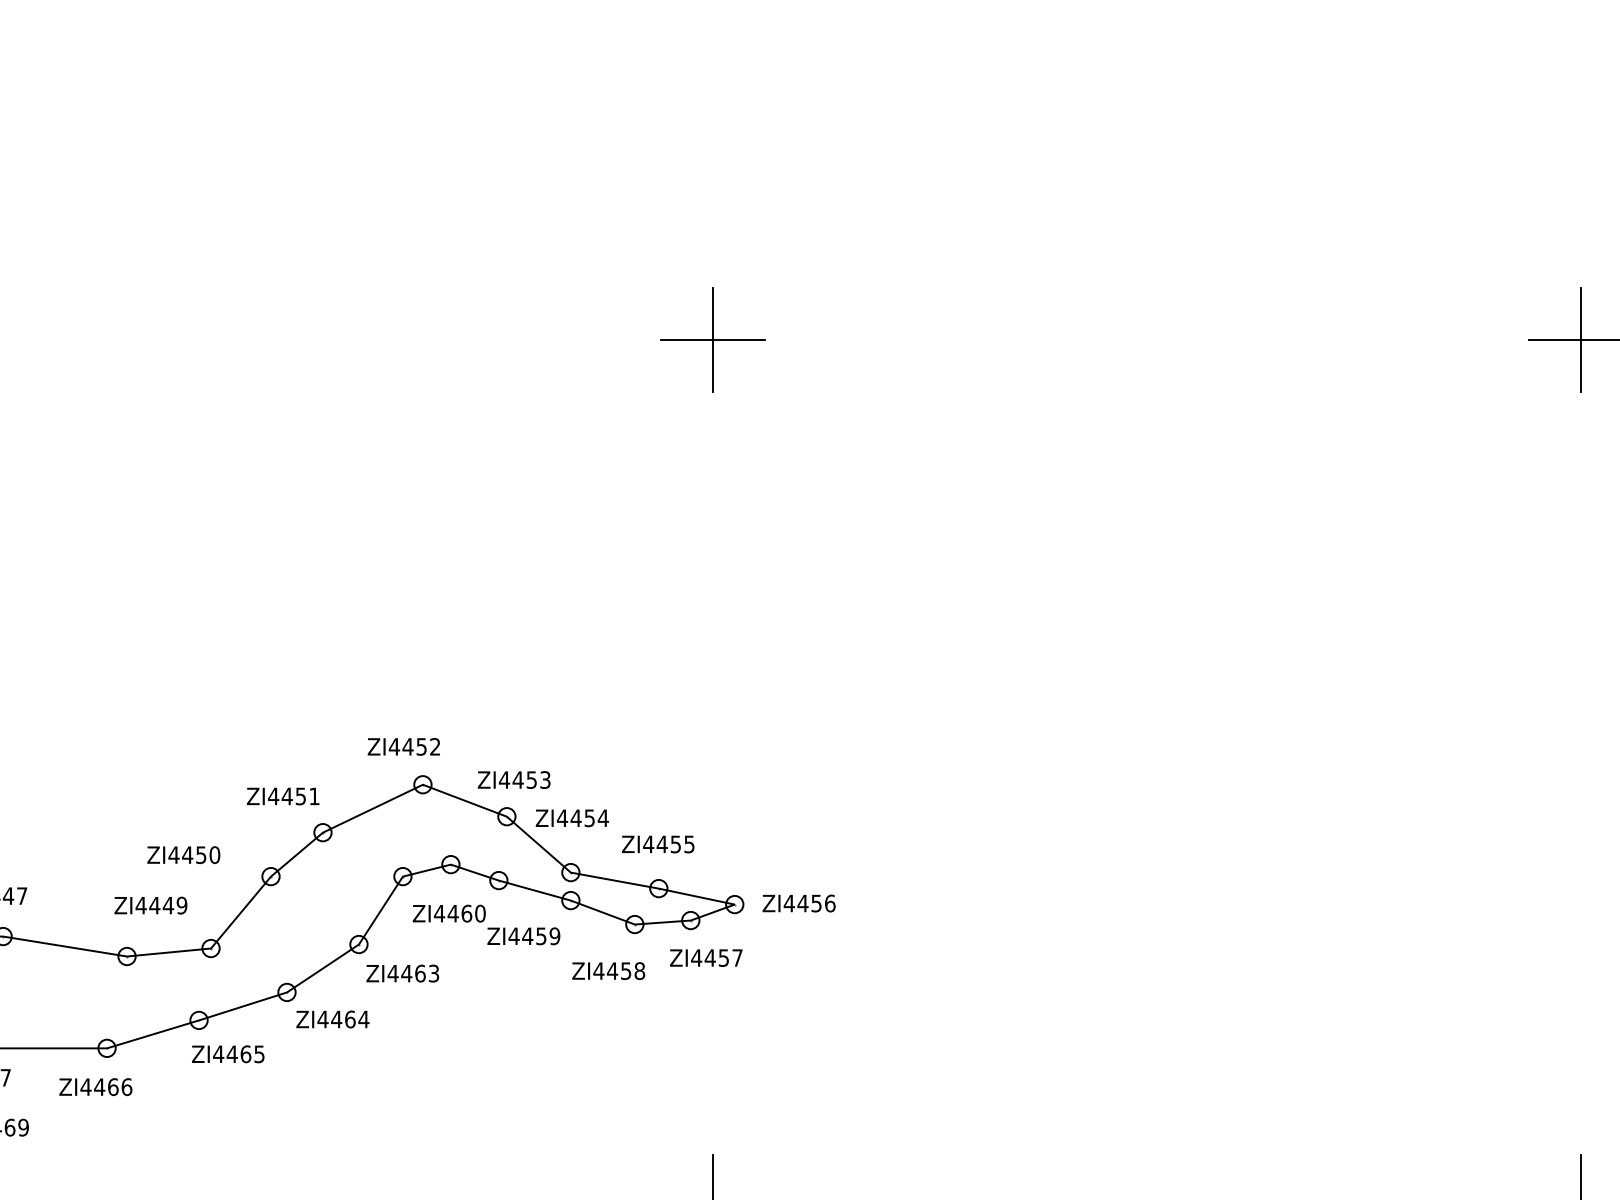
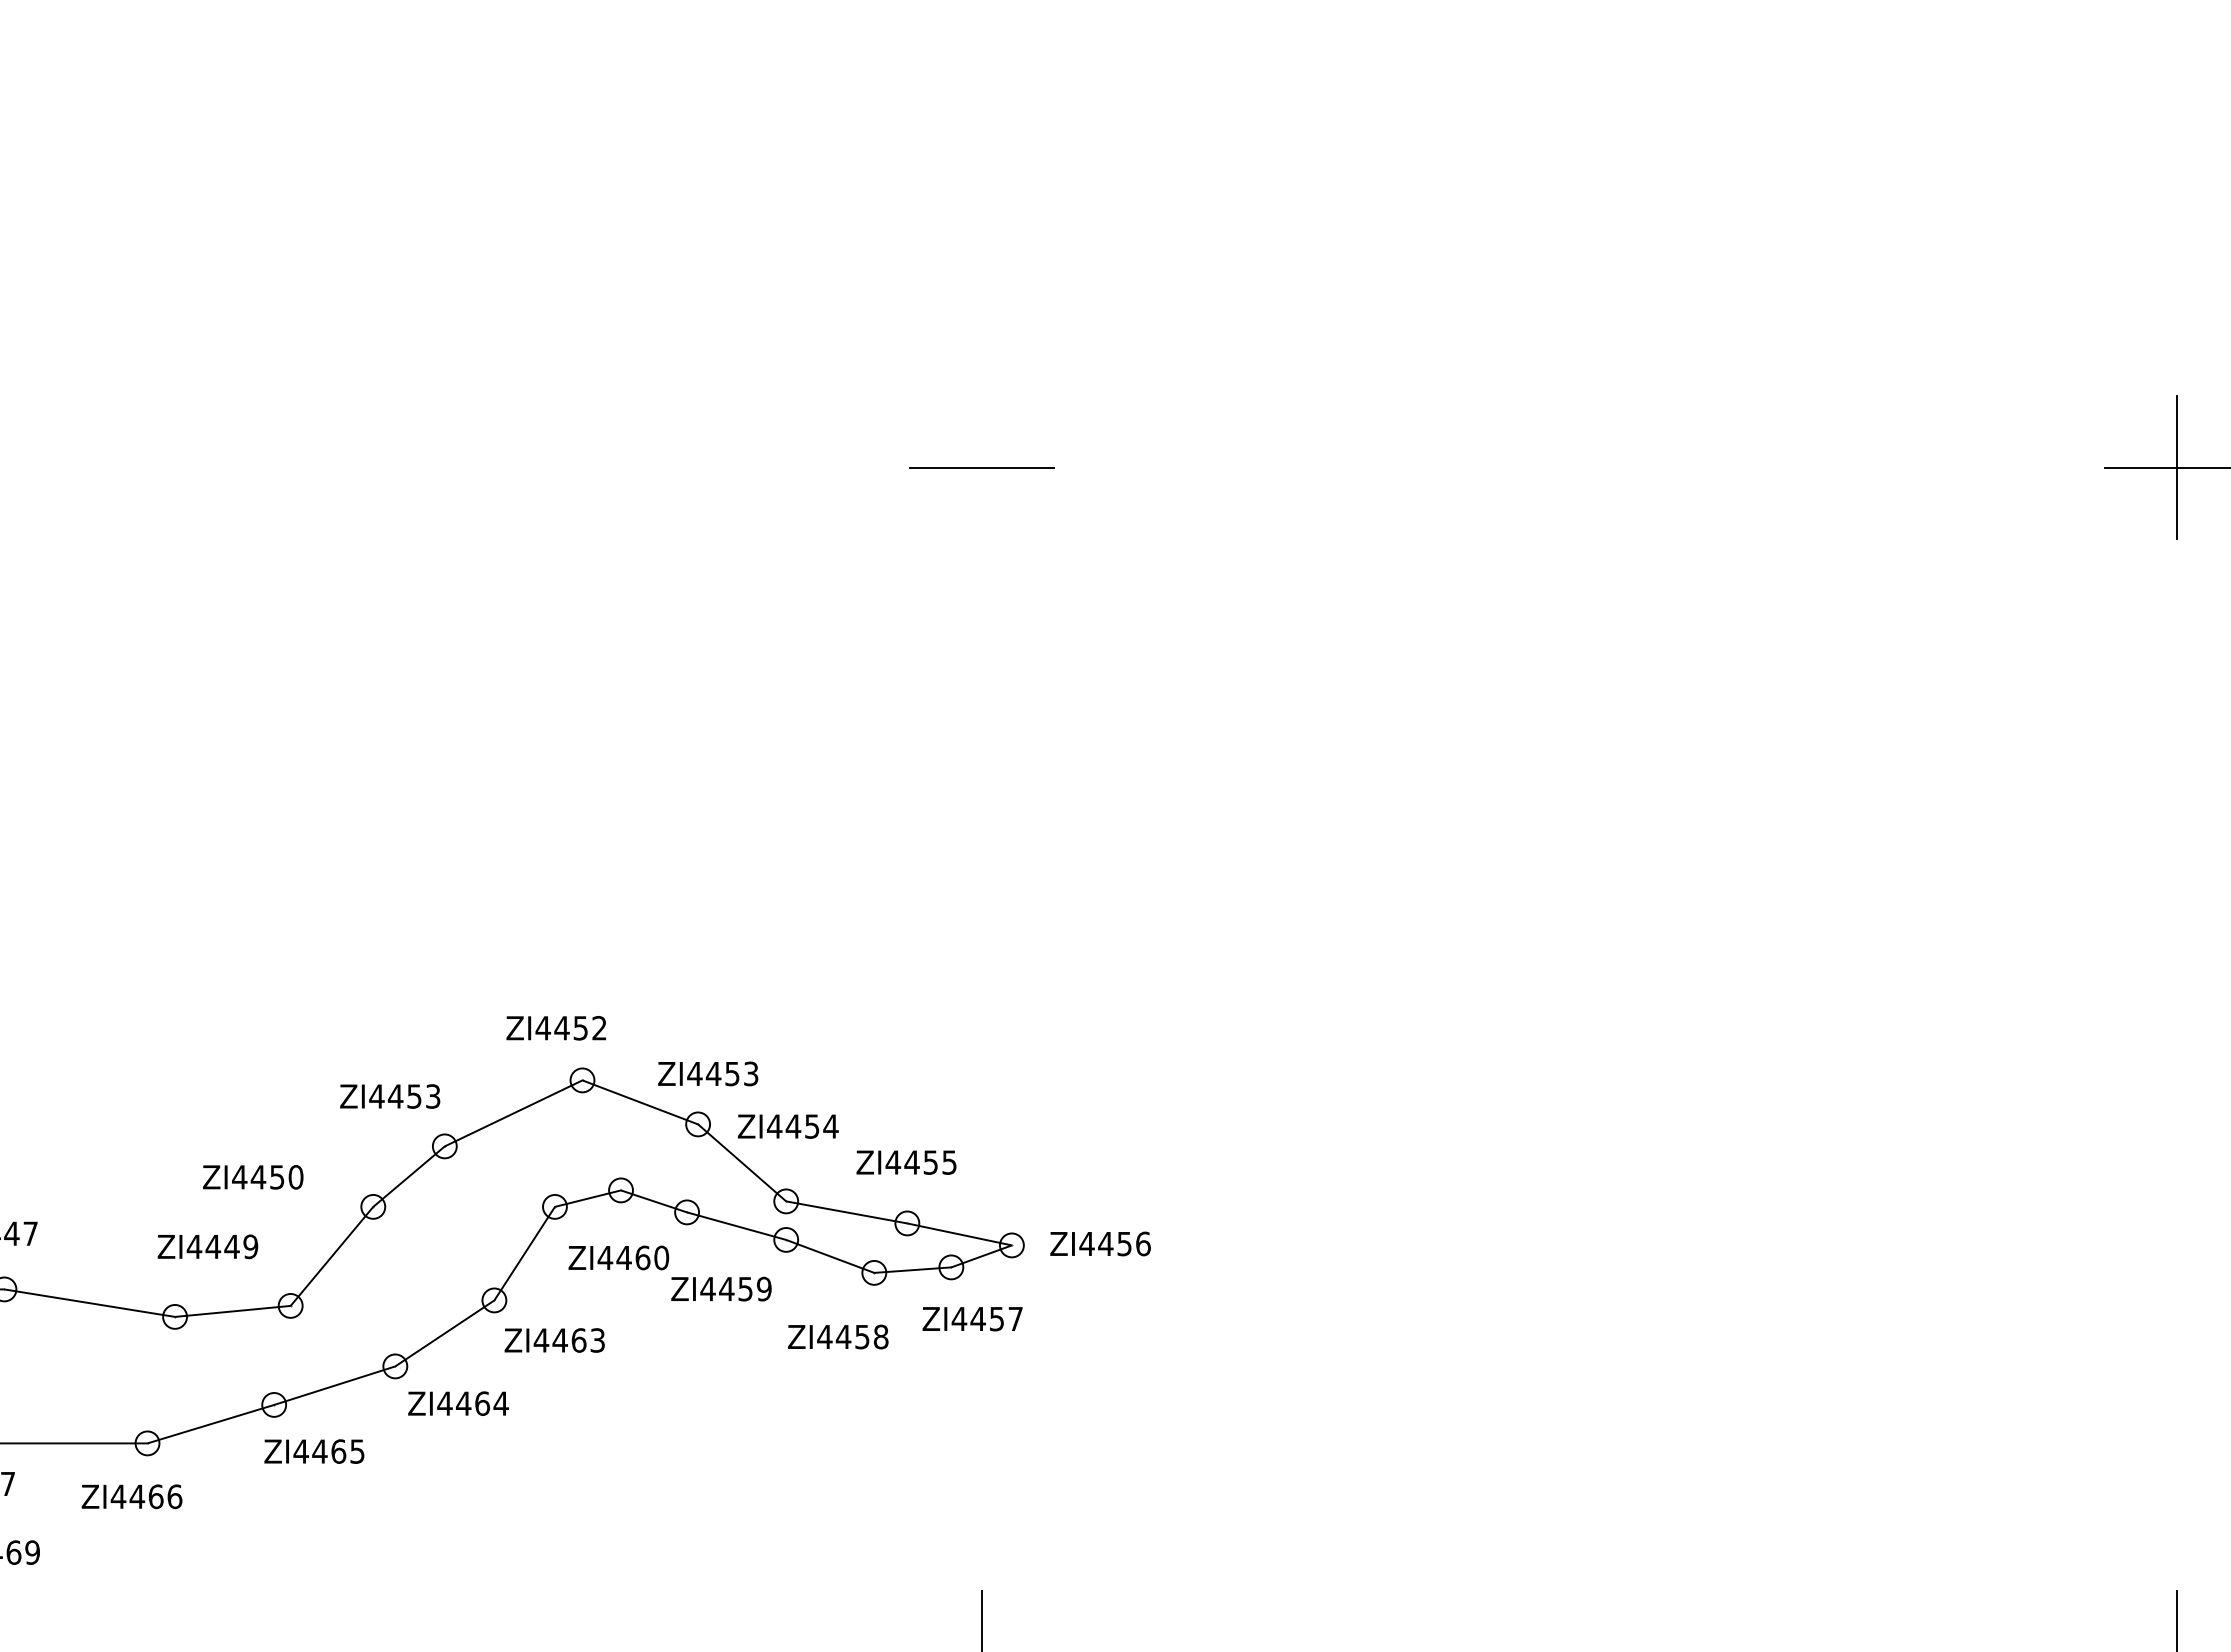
line: (713, 339) -> (982, 467), removed
text: (314, 796) -> (433, 1096), ZI4451 -> ZI4453

